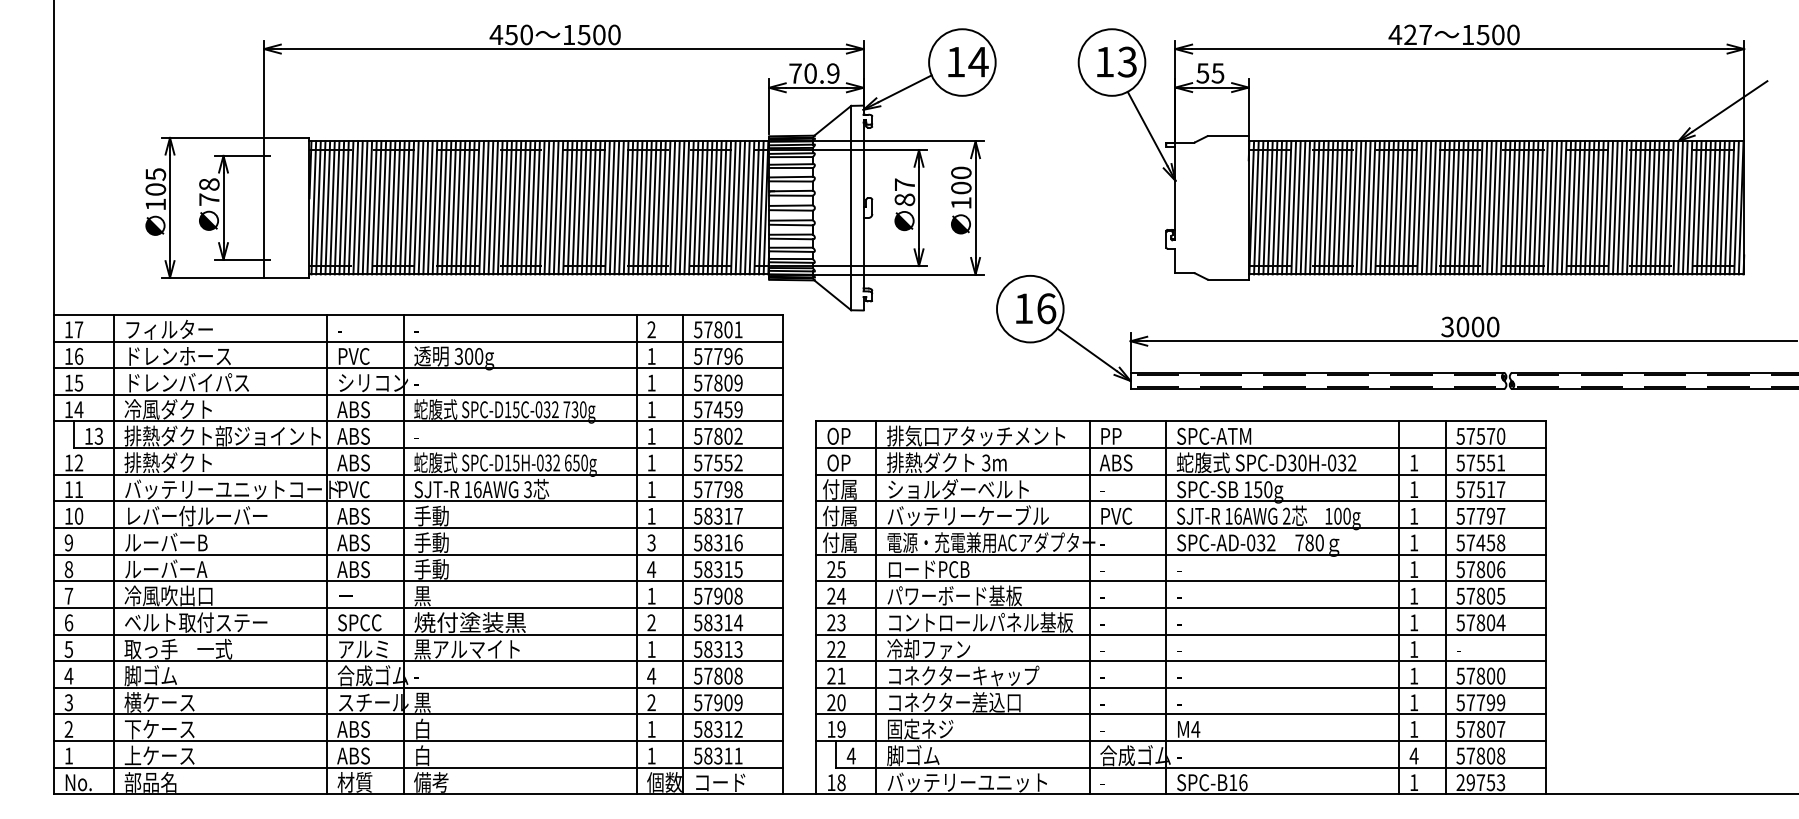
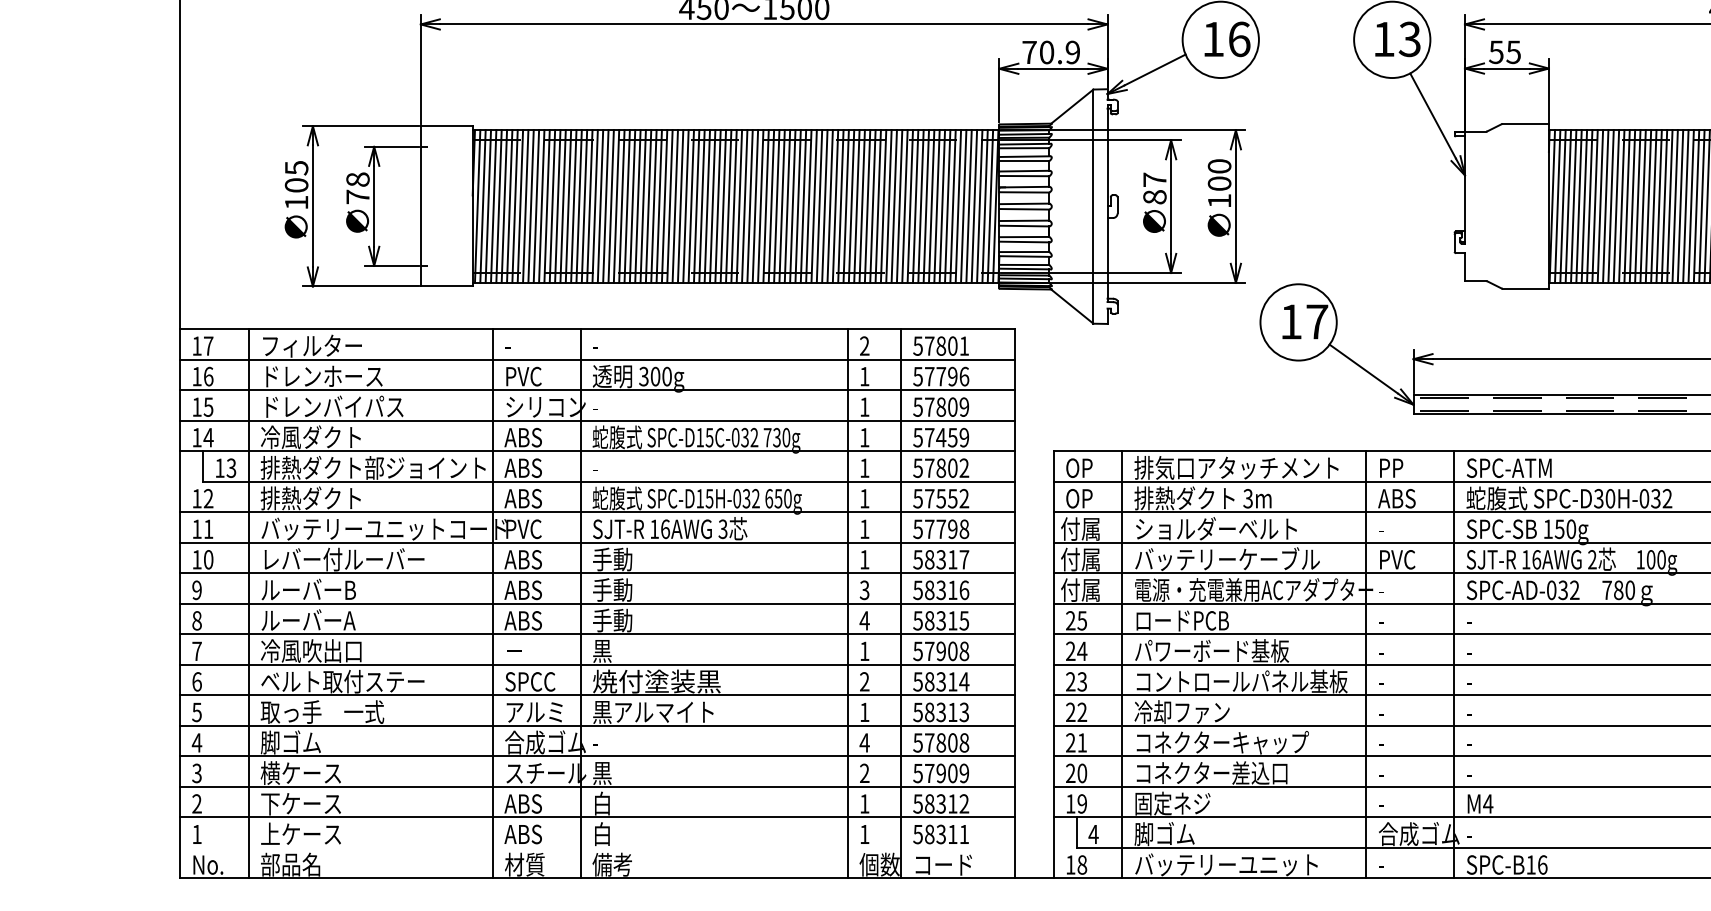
text: (978, 61) -> (1239, 38), 14 -> 16
text: (1046, 308) -> (1317, 321), 16 -> 17
line: (418, 767) -> (597, 847), removed

